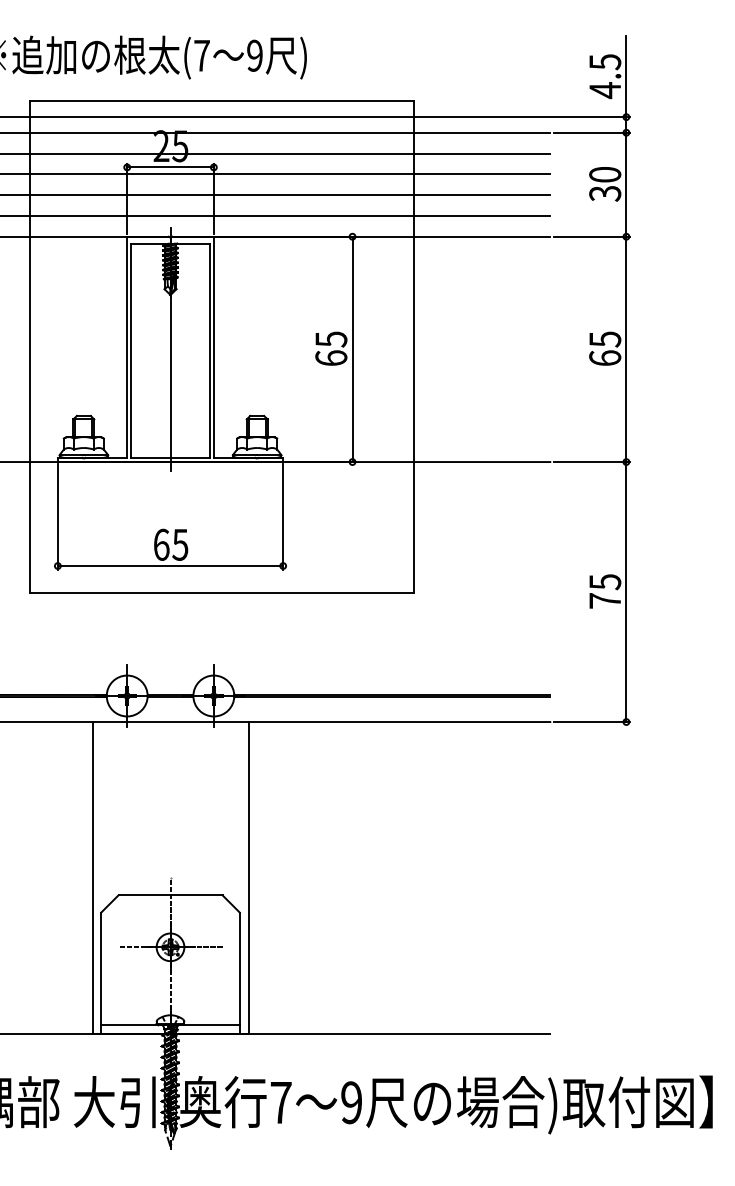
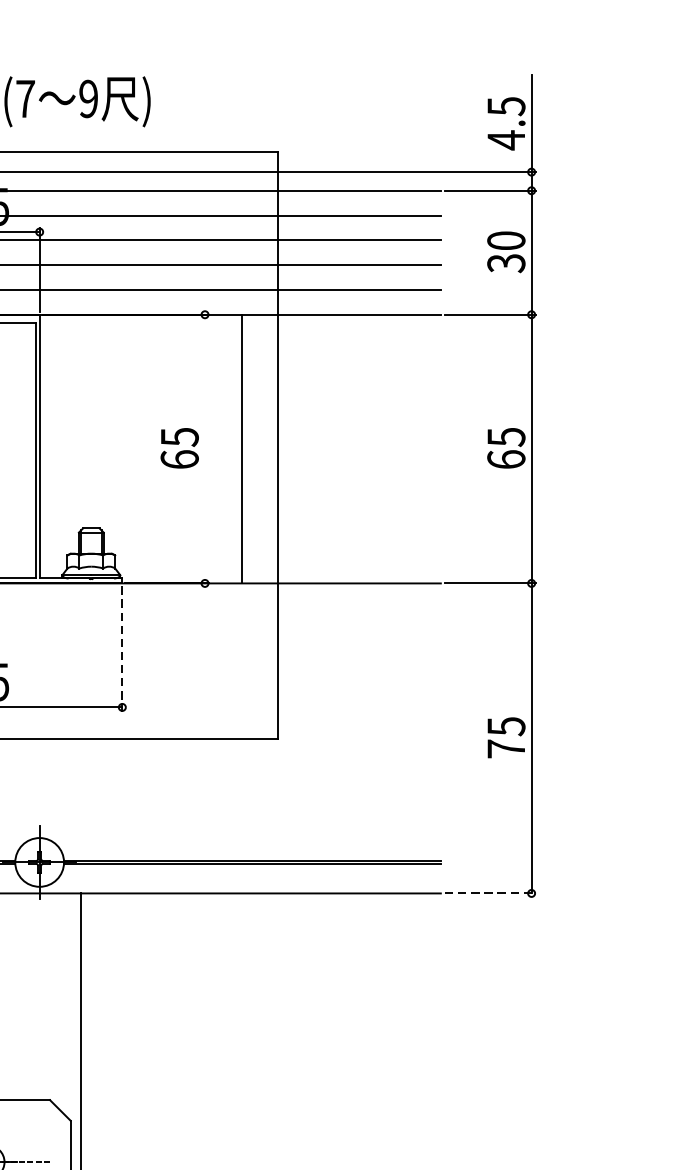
line: (352, 349) -> (241, 449), moved
line: (283, 516) -> (122, 648), solid -> dashed
line: (592, 722) -> (491, 894), solid -> dashed

